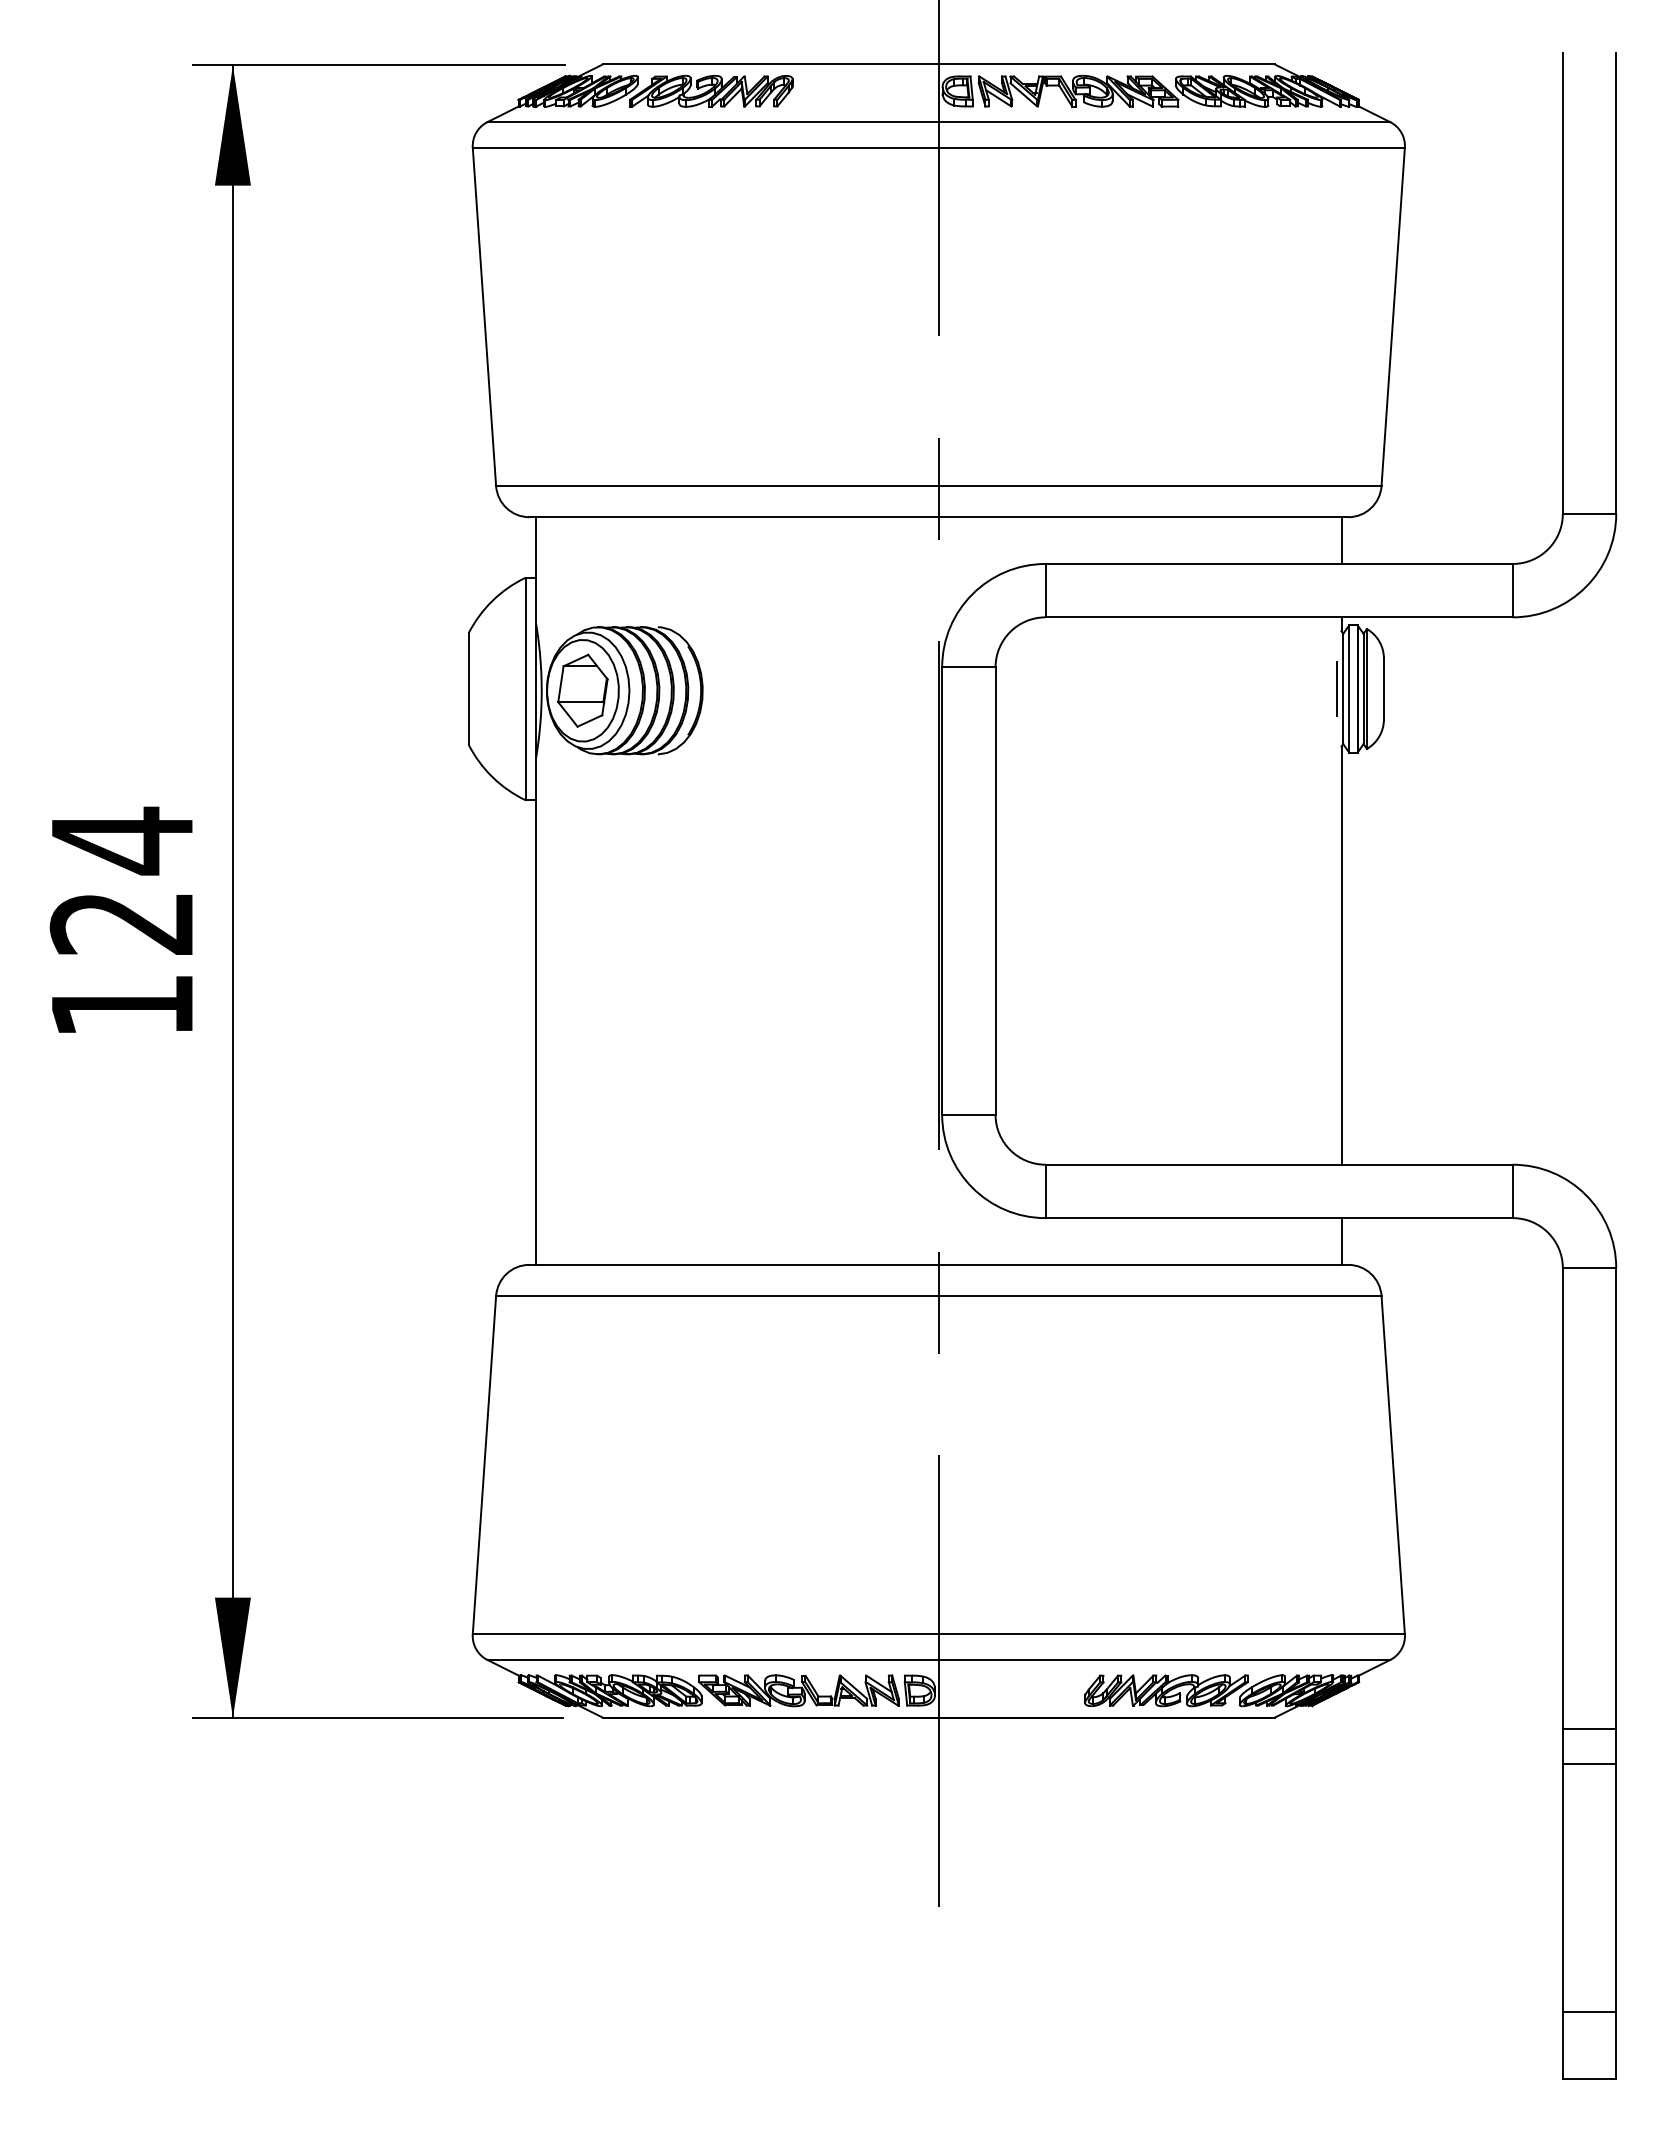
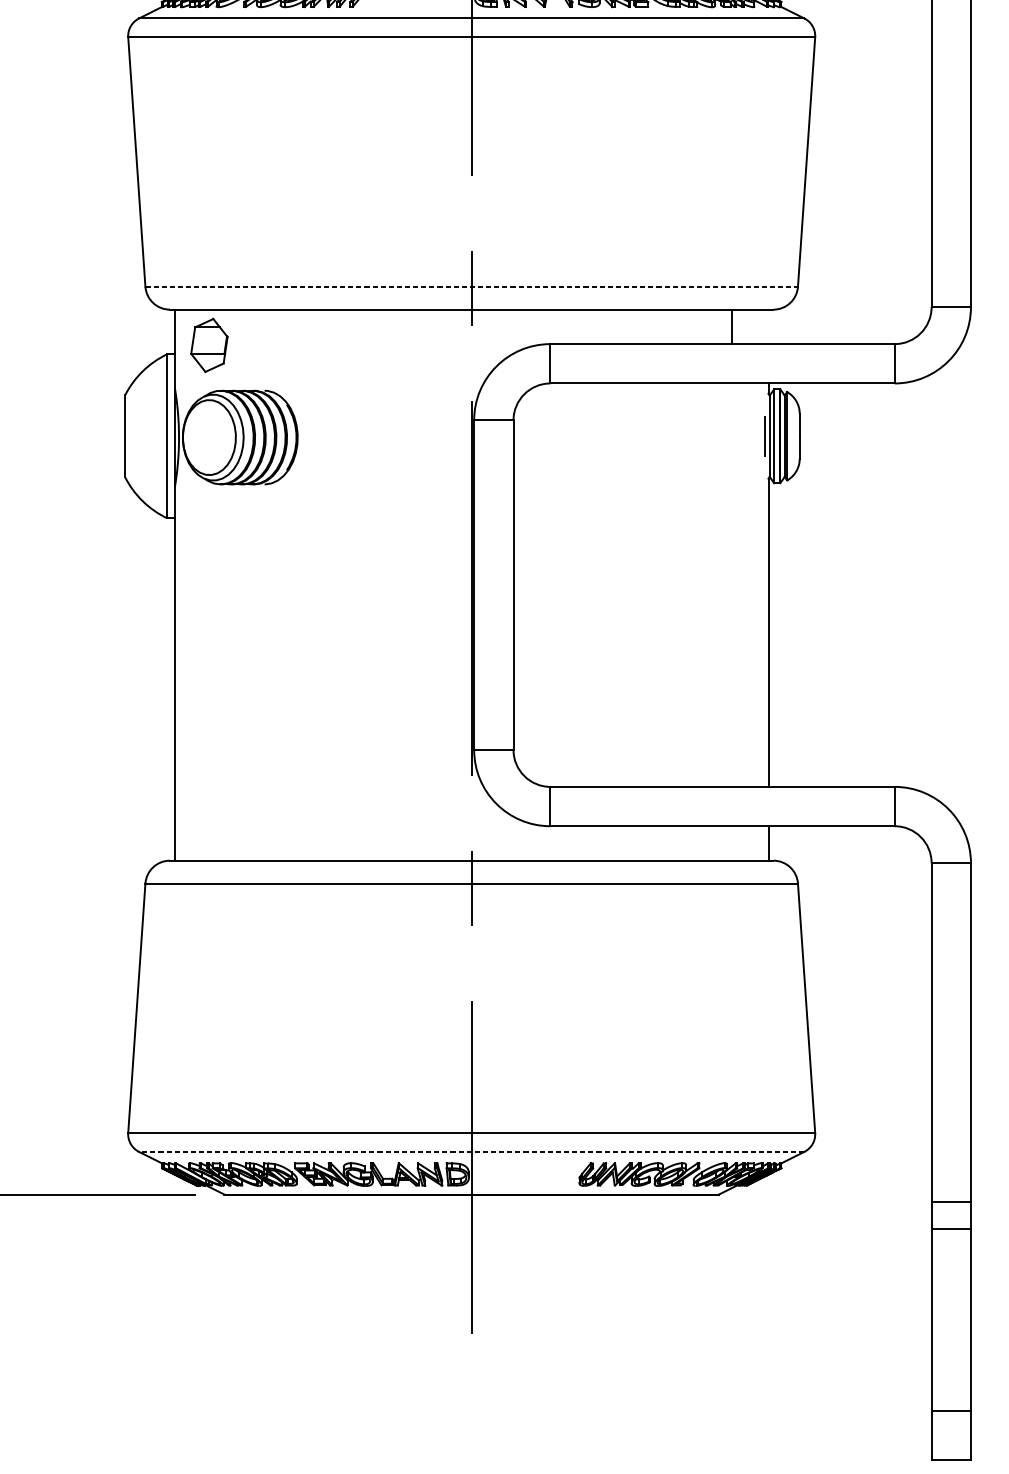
line: (938, 486) -> (471, 287), solid -> dashed
line: (1341, 540) -> (731, 326), moved
part: (582, 690) -> (209, 345), moved
line: (938, 1659) -> (471, 1151), solid -> dashed

